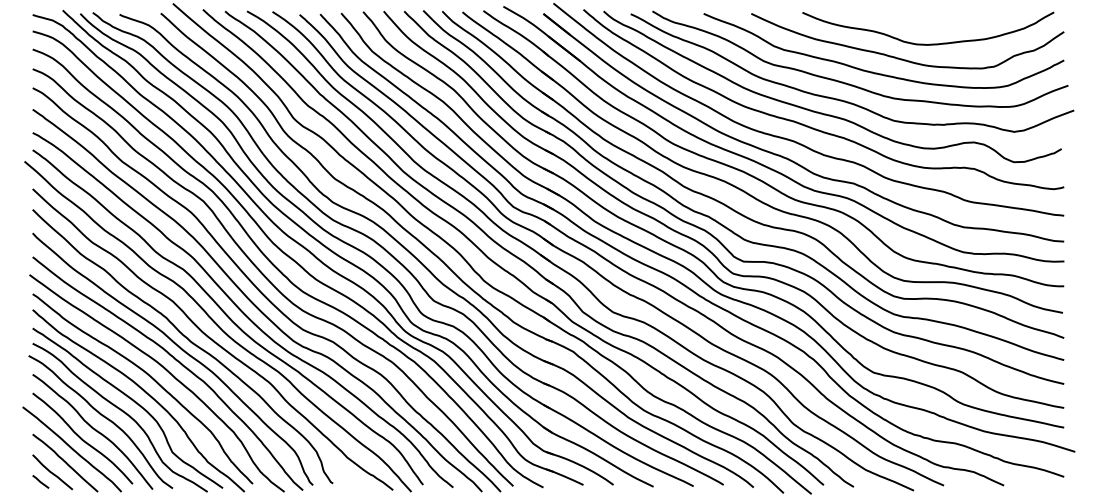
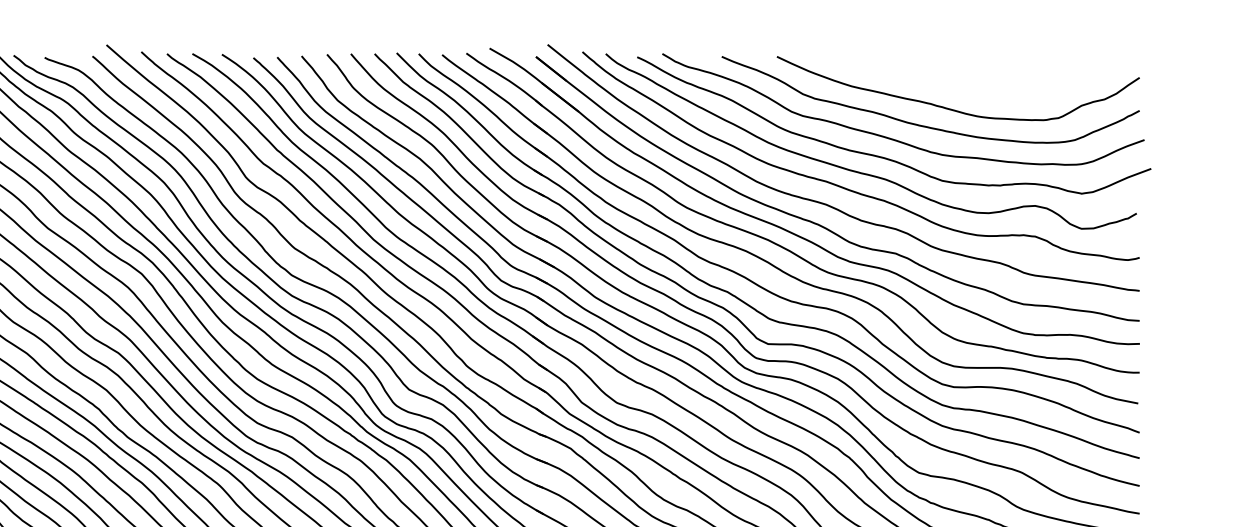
curve: (929, 43) -> (983, 91), removed

